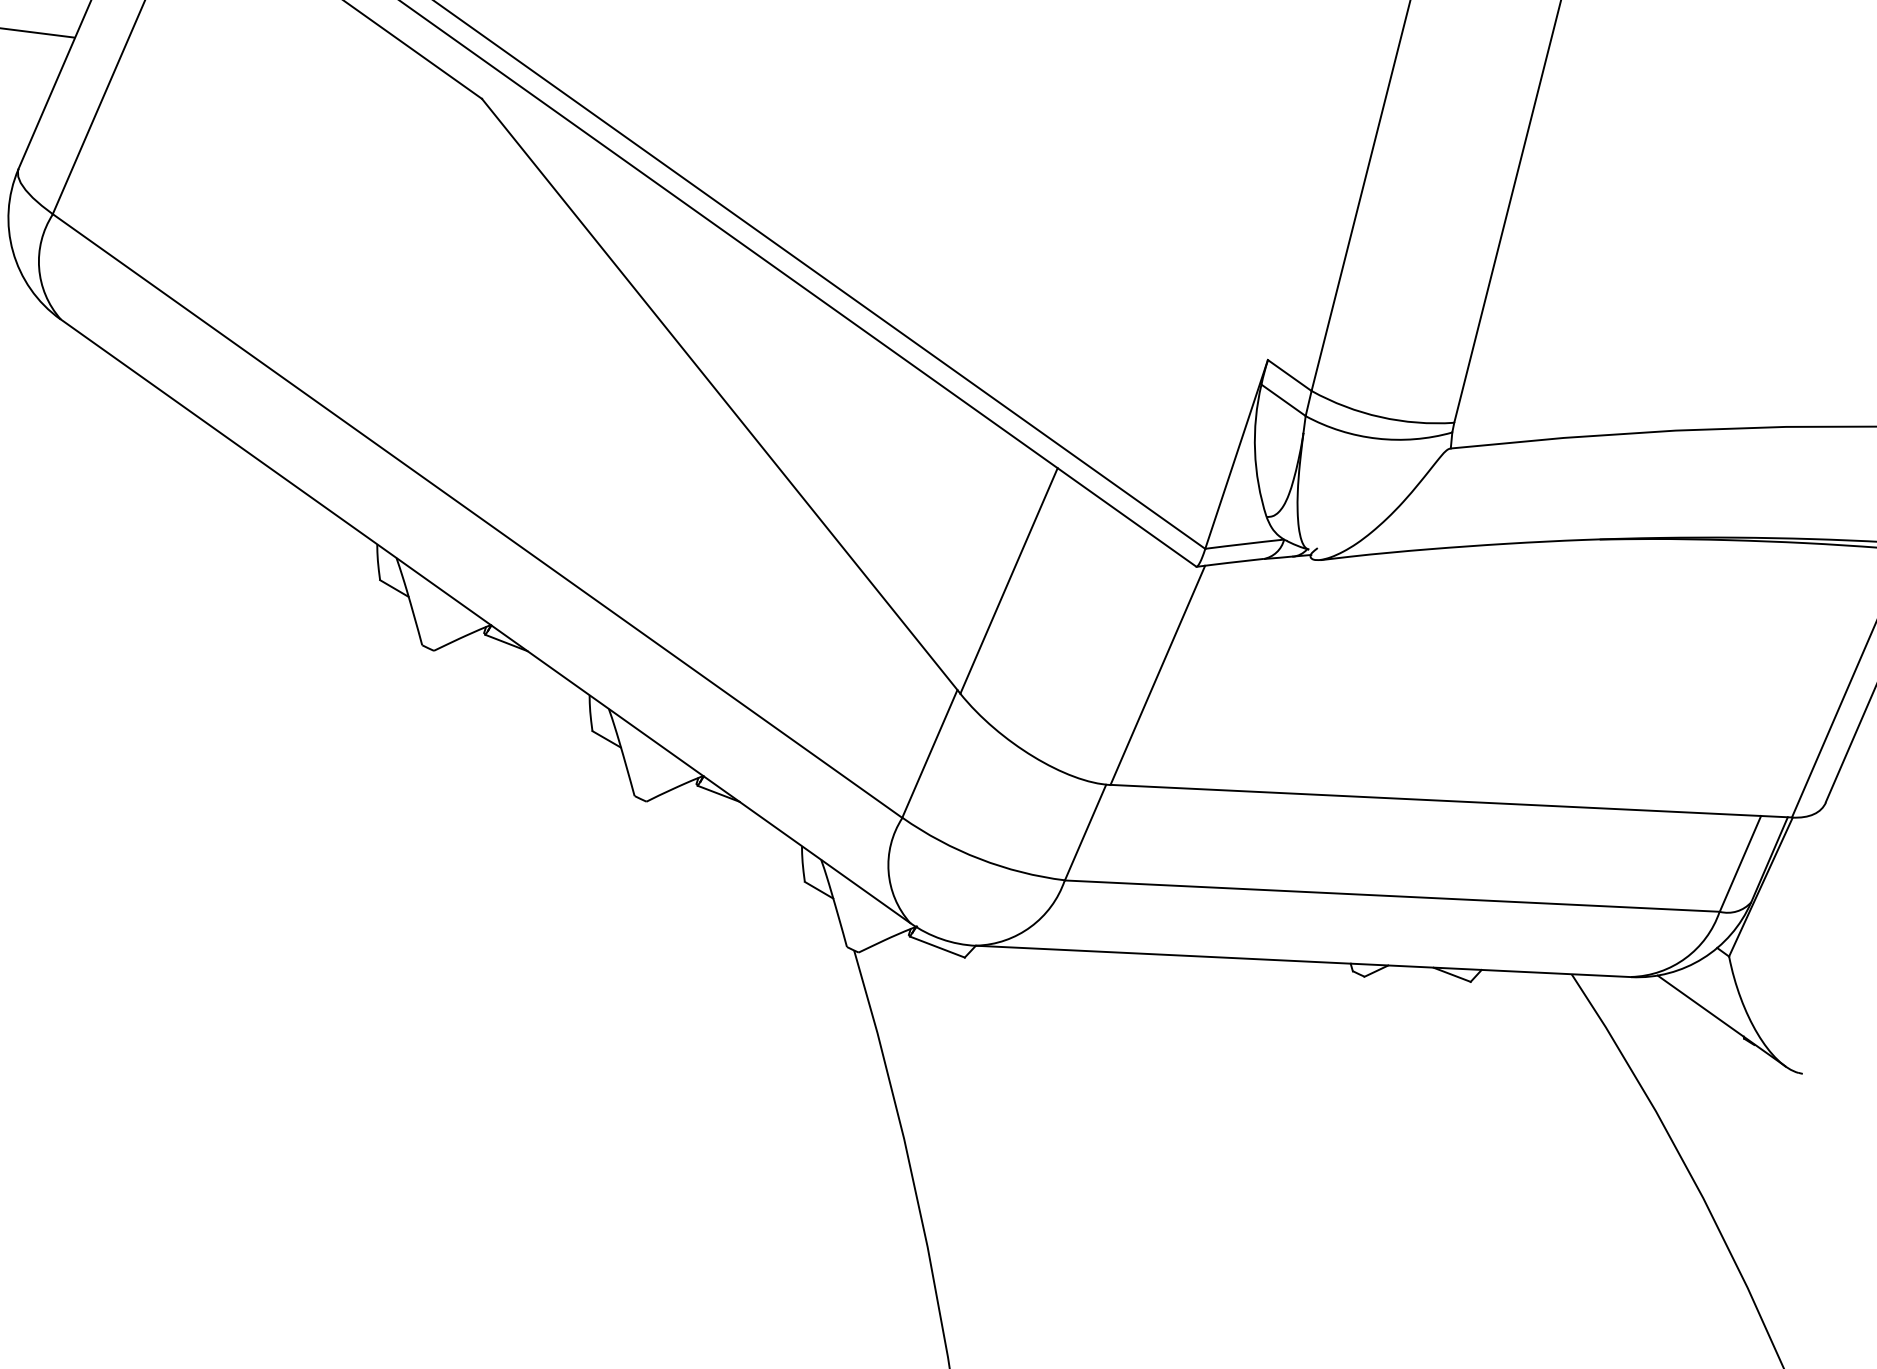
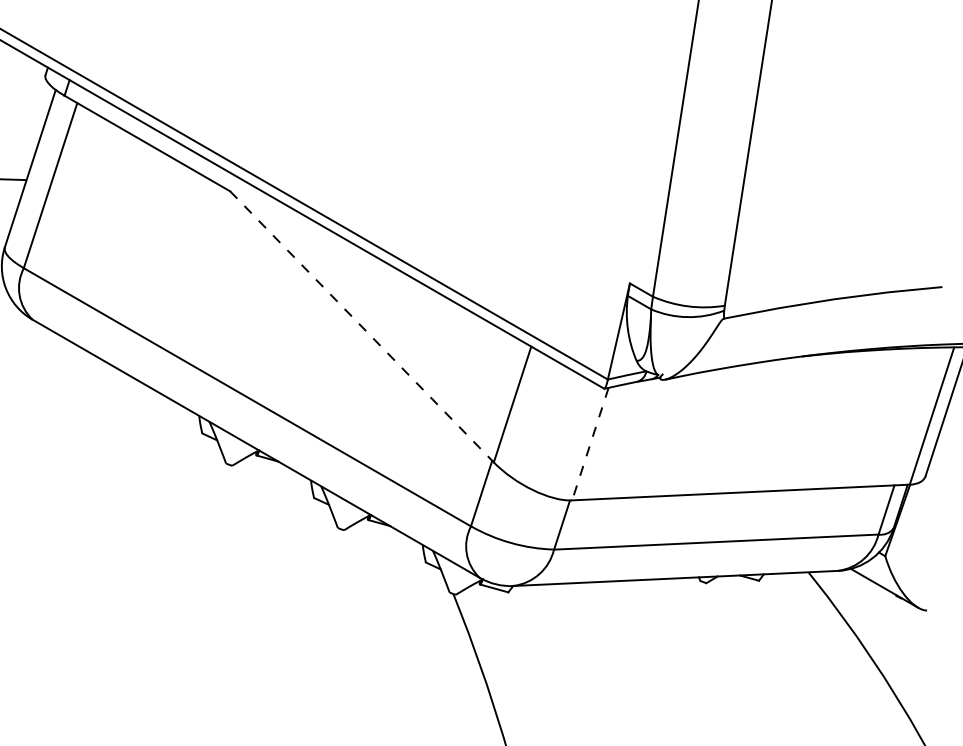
line: (722, 397) -> (362, 327), solid -> dashed
line: (1158, 676) -> (590, 444), solid -> dashed

